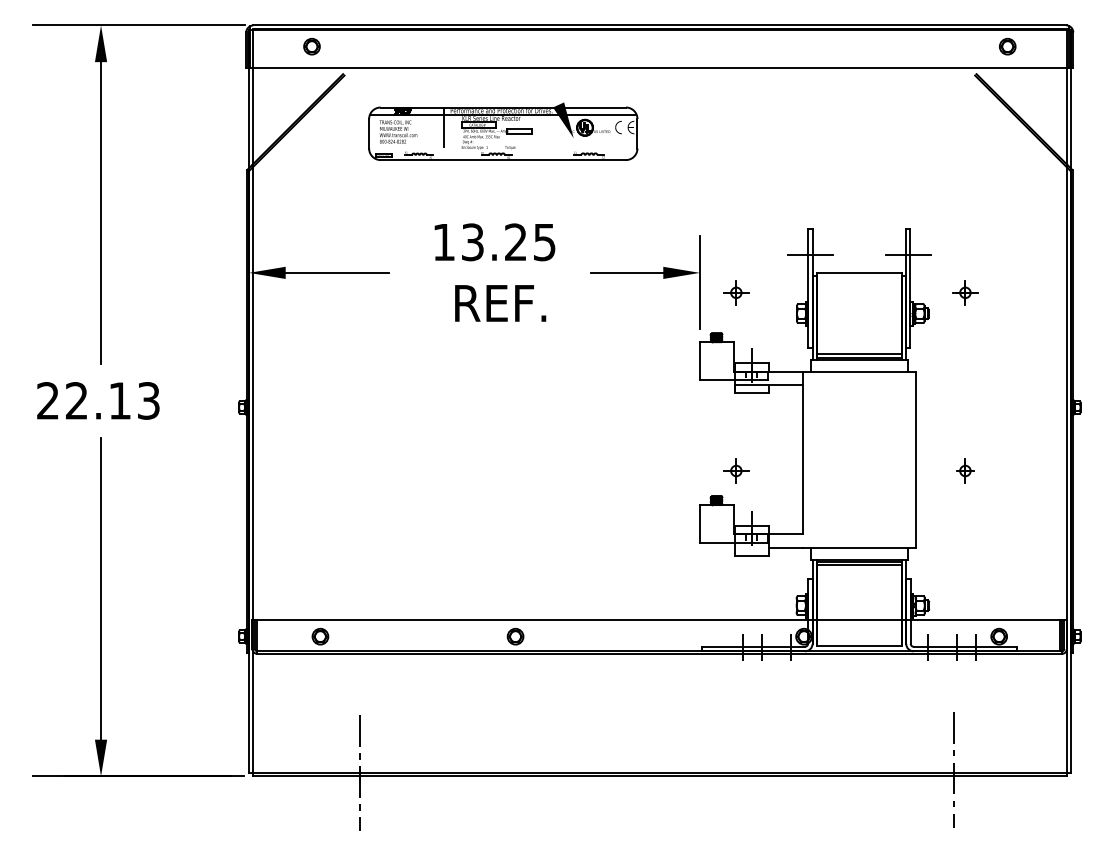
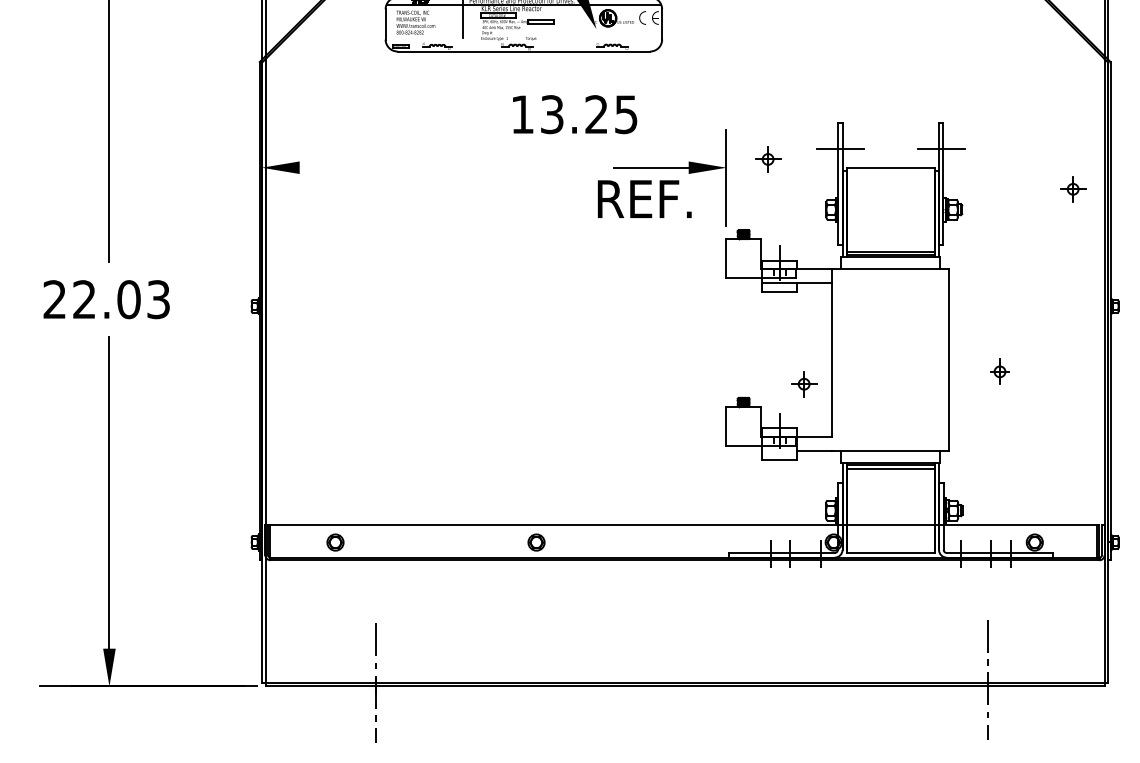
text: (494, 242) -> (574, 114), moved
line: (336, 272) -> (352, 167), removed
part: (736, 292) -> (768, 159), moved
part: (965, 292) -> (1073, 188), moved
text: (500, 303) -> (644, 199), moved
text: (119, 400) -> (128, 299), 22.13 -> 22.03
part: (736, 470) -> (804, 383), moved

